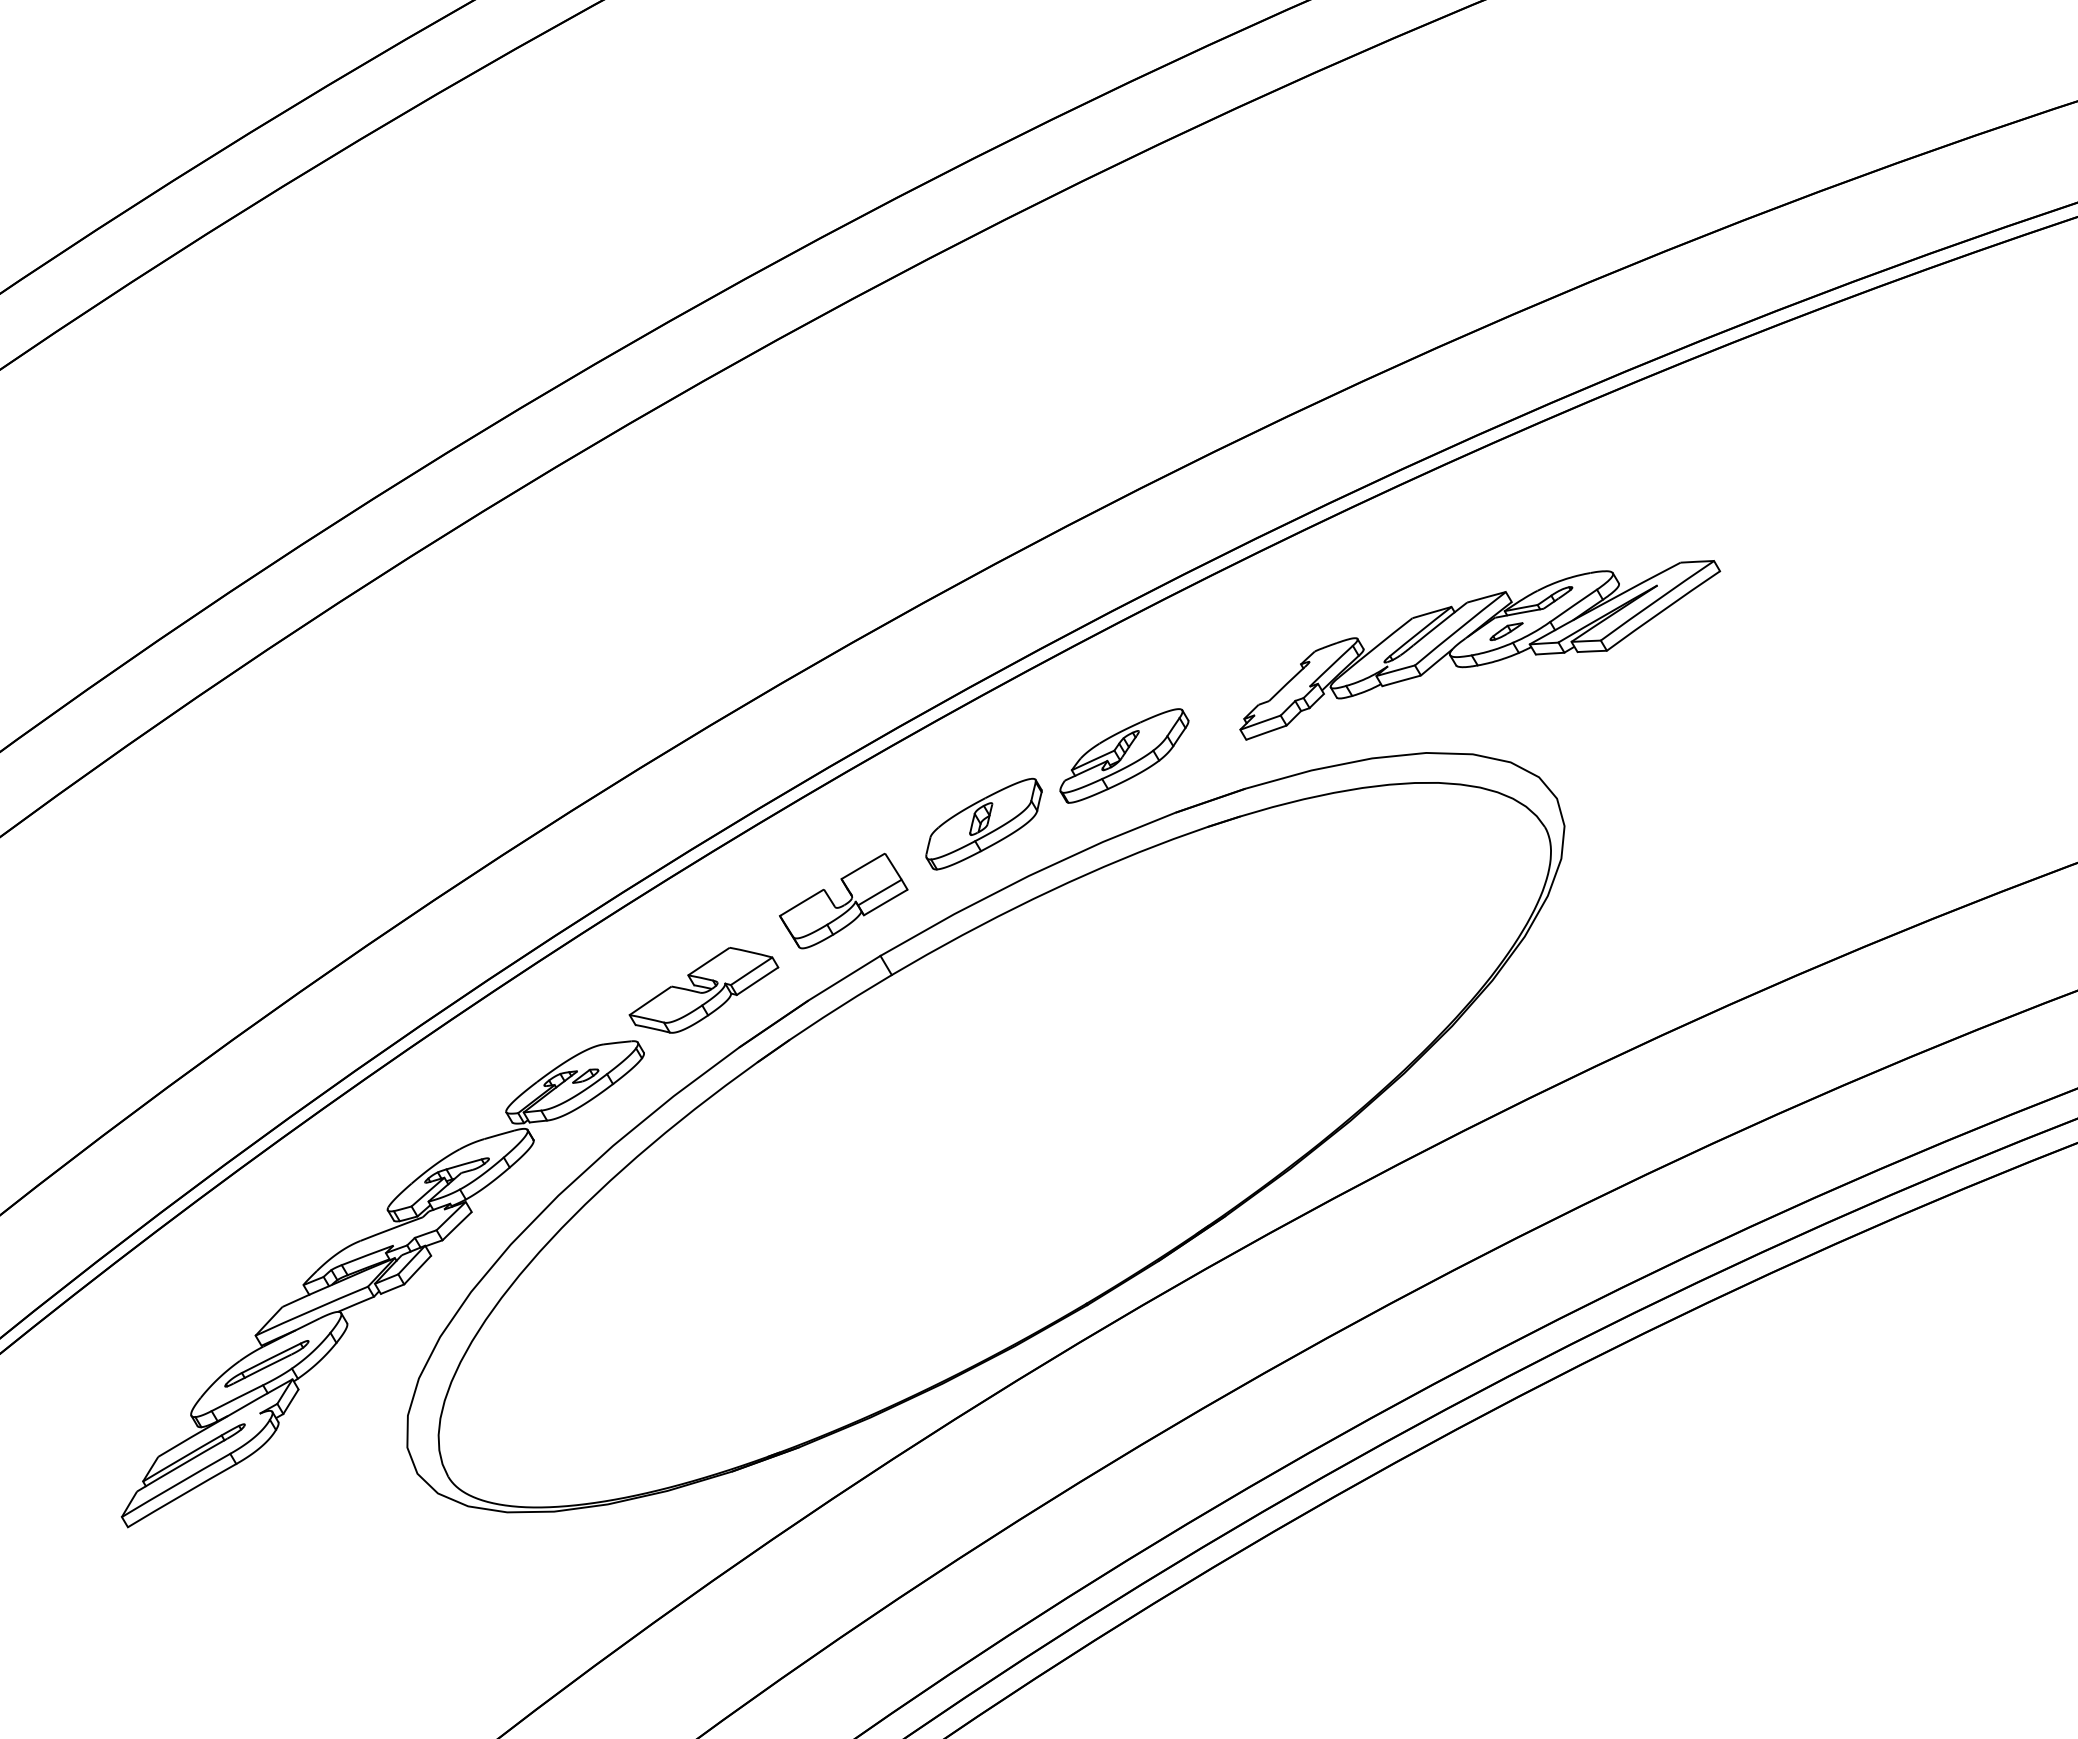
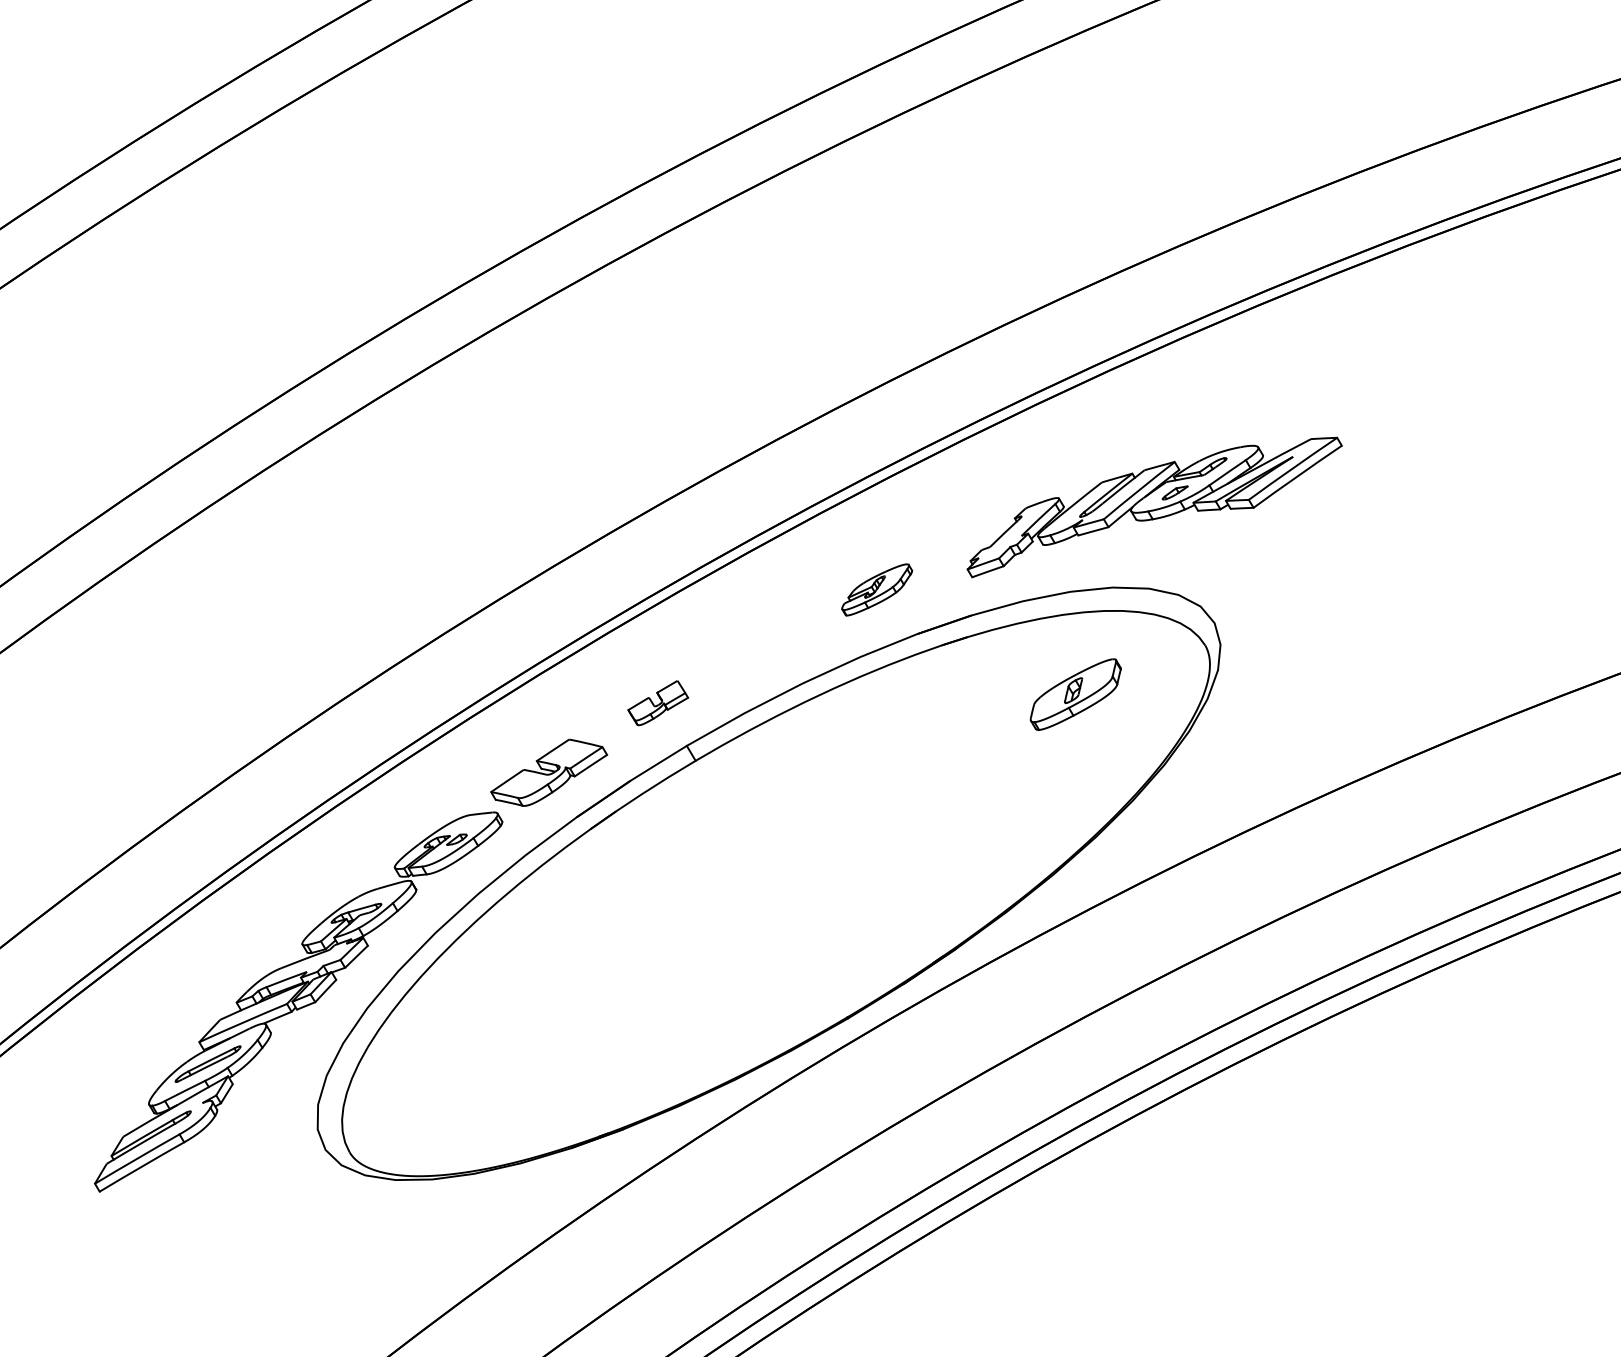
part: (1124, 755) -> (877, 589), size x0.7
part: (983, 823) -> (1075, 694), moved
part: (843, 900) -> (657, 702), size x0.6

